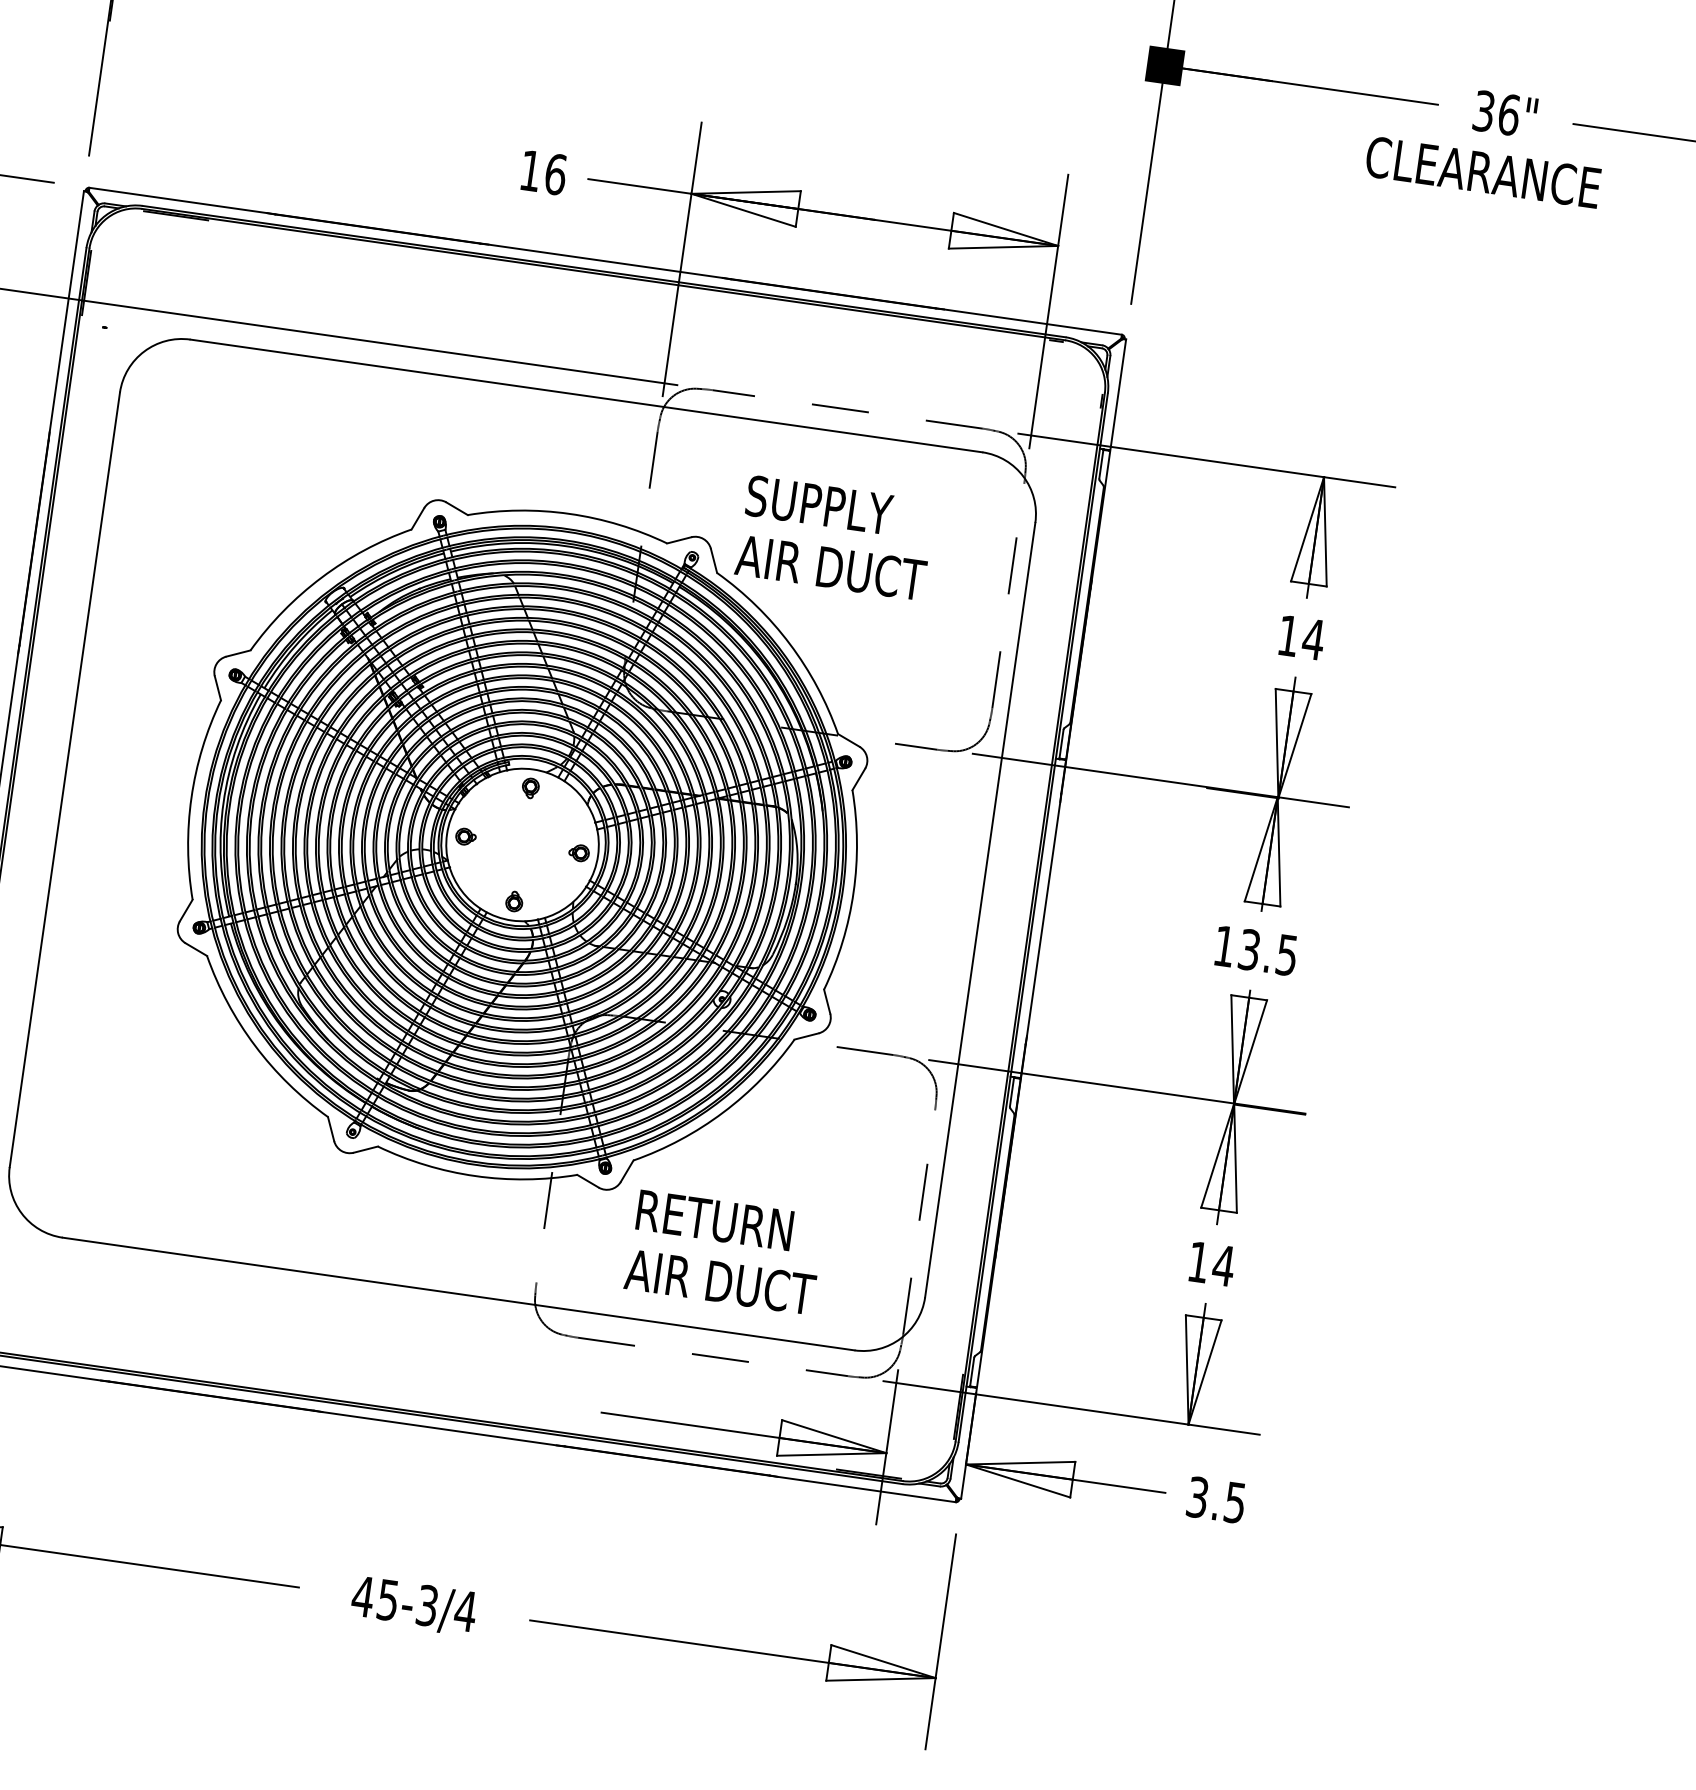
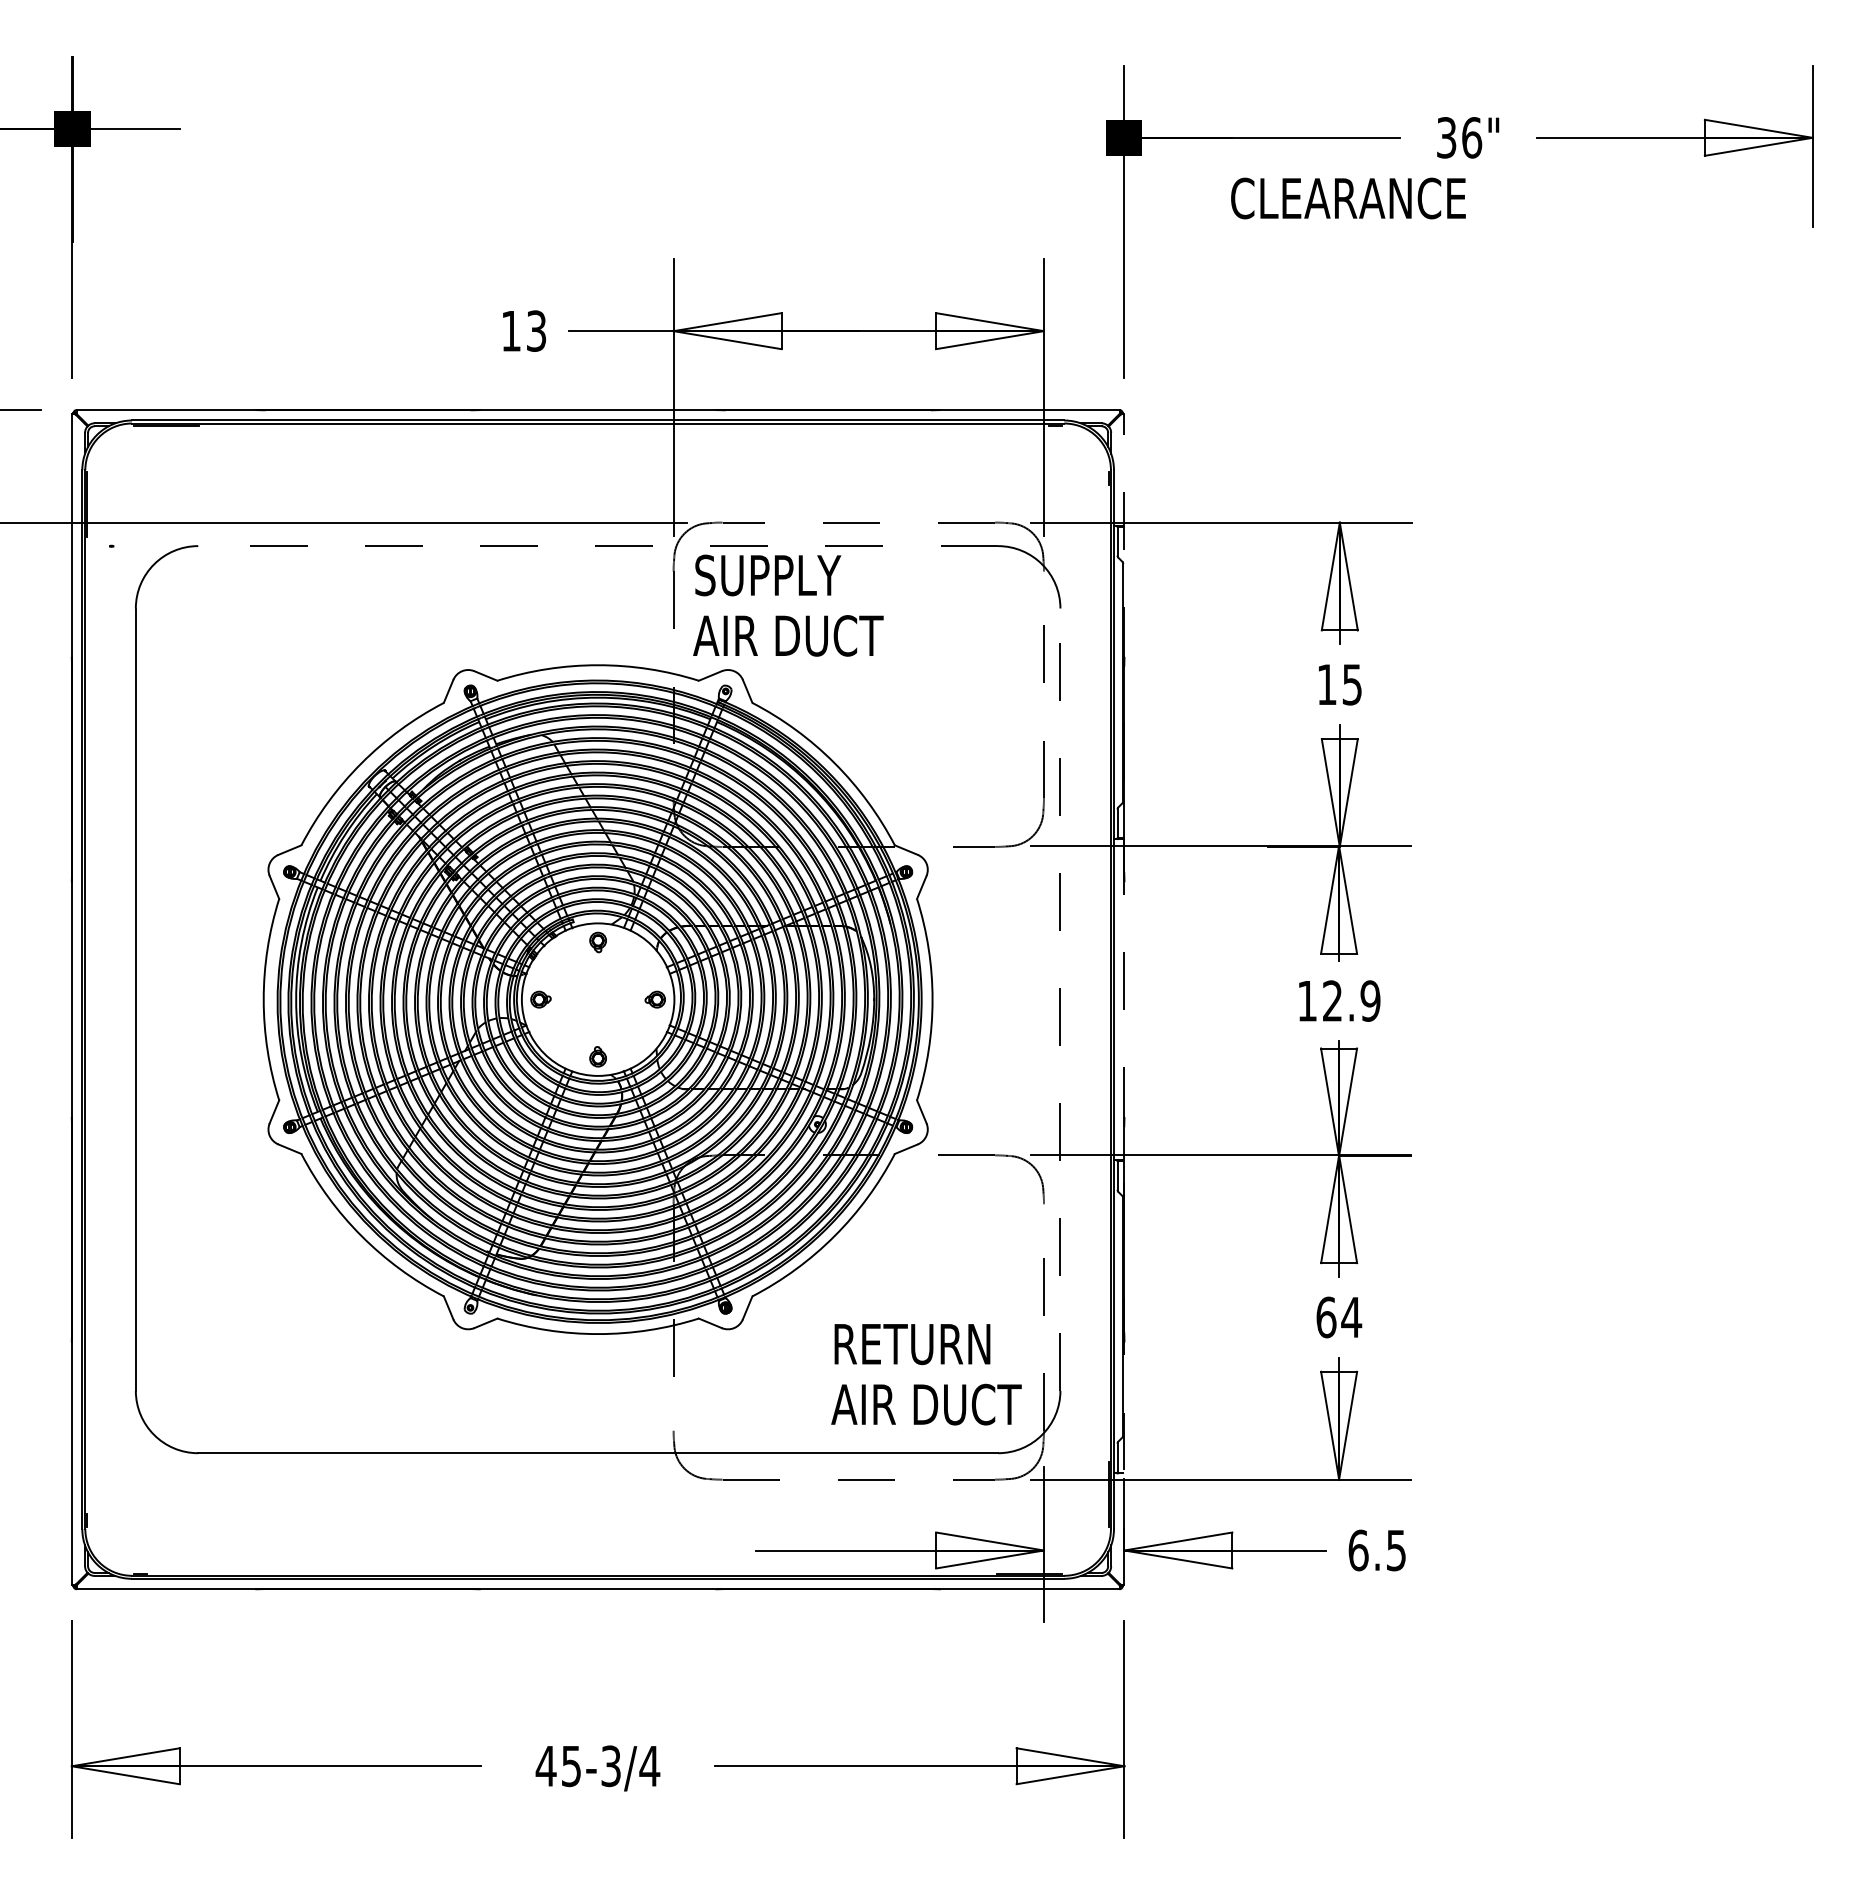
text: (1483, 172) -> (1348, 198), moved
text: (555, 173) -> (536, 330), 16 -> 13
line: (586, 396) -> (598, 546), solid -> dashed
text: (835, 537) -> (788, 605), moved
text: (1312, 639) -> (1351, 684), 14 -> 15
line: (980, 909) -> (1060, 999), solid -> dashed
line: (1043, 919) -> (1124, 999), solid -> dashed
text: (1268, 951) -> (1351, 1000), 13.5 -> 12.9
text: (724, 1252) -> (926, 1374), moved
text: (1198, 1262) -> (1326, 1317), 14 -> 64
text: (1197, 1497) -> (1358, 1550), 3.5 -> 6.5

